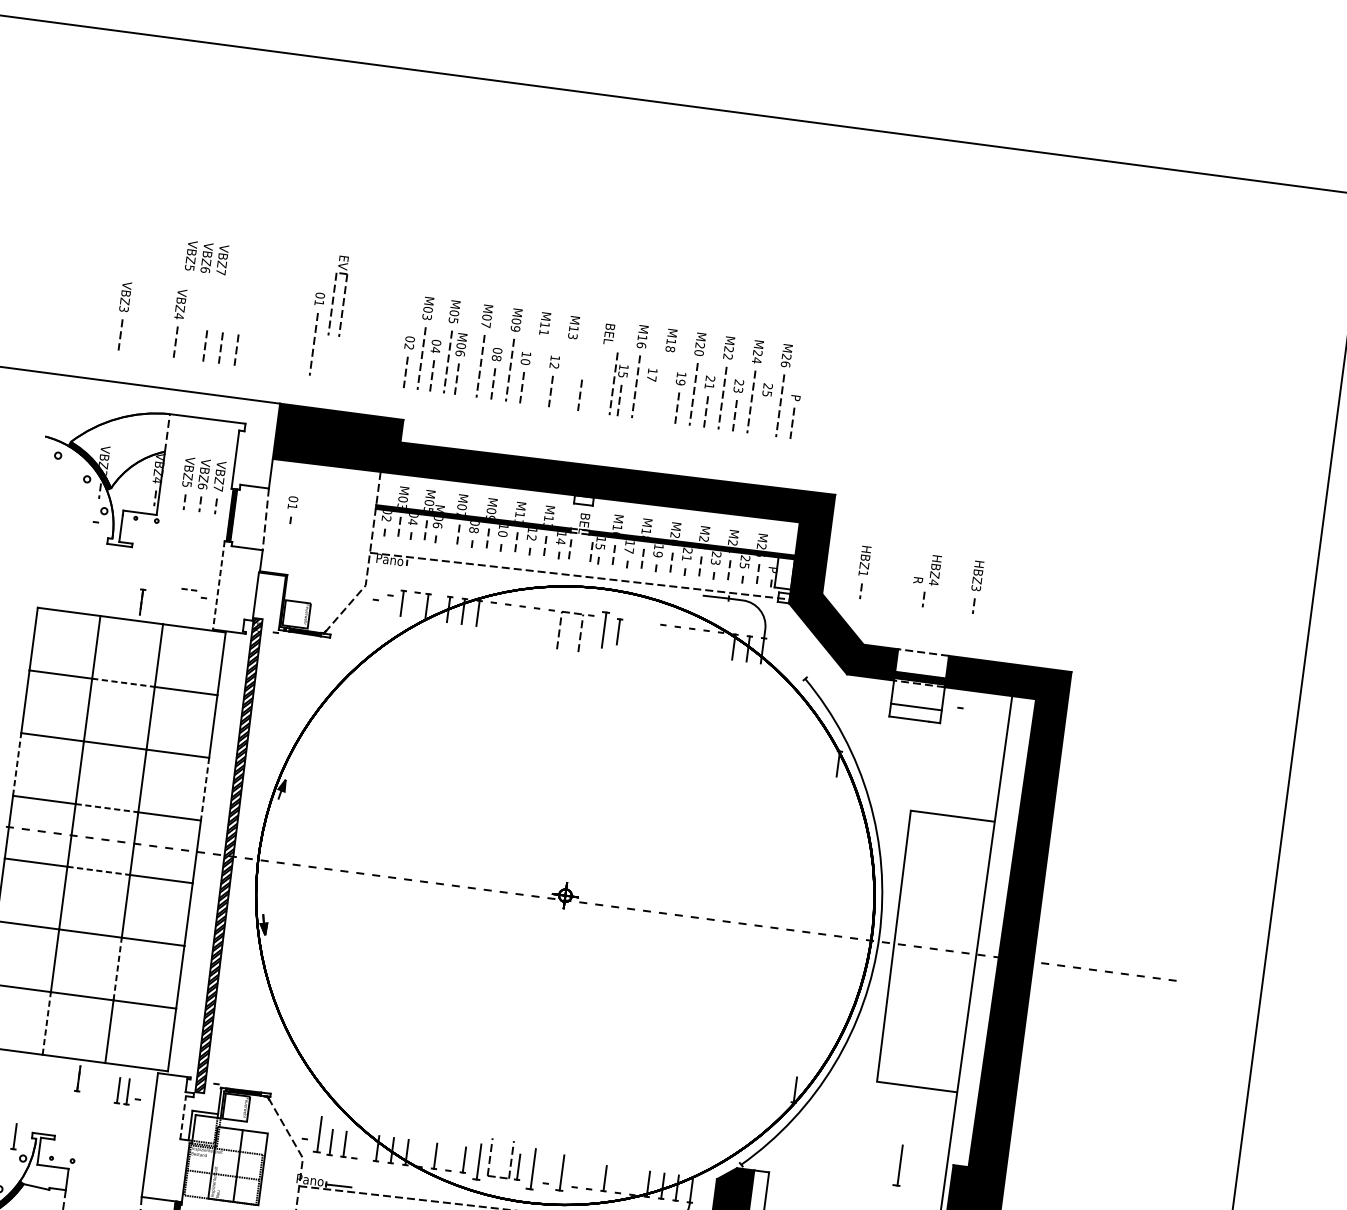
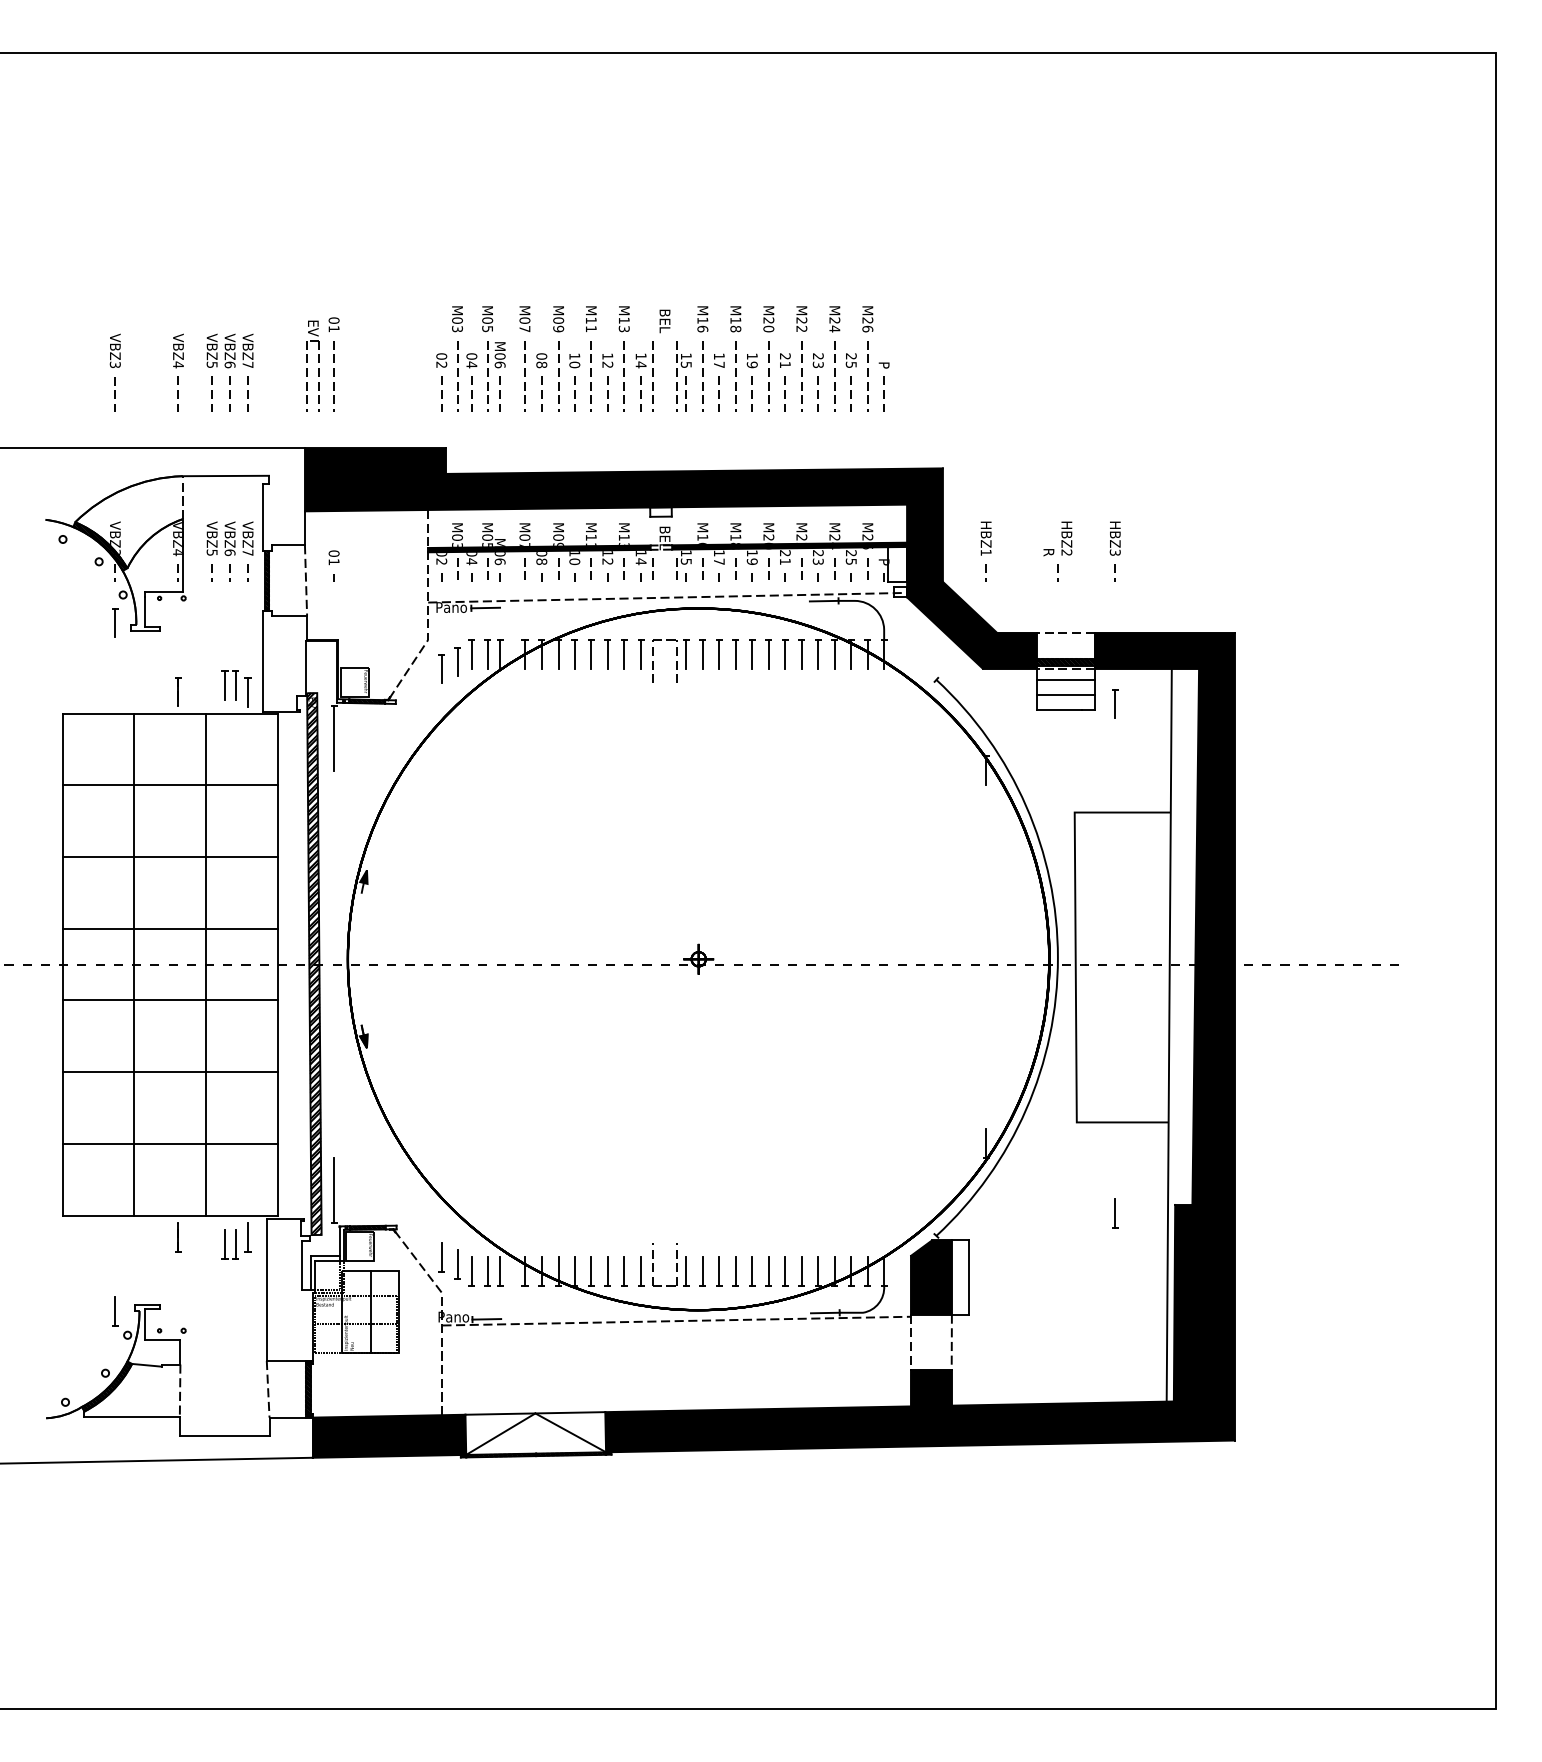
text: (206, 257) -> (229, 350), moved
part: (338, 295) -> (312, 365), moved
line: (537, 373) -> (590, 376), added
line: (566, 377) -> (623, 376), added
part: (592, 381) -> (652, 376), added
line: (664, 390) -> (735, 376), added
line: (647, 403) -> (718, 393), added
line: (763, 418) -> (850, 393), added
line: (94, 534) -> (115, 622), added
line: (419, 563) -> (485, 607), added
text: (933, 582) -> (1066, 552), HBZ4 -> HBZ2
line: (218, 585) -> (262, 661), dashed -> solid
line: (183, 601) -> (225, 684), added
line: (192, 602) -> (235, 684), added
line: (415, 605) -> (487, 654), added
line: (388, 607) -> (457, 661), added
line: (202, 610) -> (248, 692), added
line: (374, 611) -> (441, 668), added
line: (491, 615) -> (574, 654), added
line: (506, 617) -> (591, 654), added
line: (520, 618) -> (607, 654), added
line: (535, 620) -> (624, 654), added
line: (550, 622) -> (641, 654), added
line: (589, 627) -> (686, 654), added
part: (603, 629) -> (702, 654), size x0.71
part: (632, 633) -> (735, 654), added
part: (647, 635) -> (752, 654), added
line: (661, 637) -> (768, 654), added
line: (676, 639) -> (785, 654), added
line: (690, 641) -> (801, 654), added
line: (705, 643) -> (818, 654), added
line: (719, 644) -> (834, 654), added
line: (272, 660) -> (334, 738), added
line: (123, 683) -> (170, 785), dashed -> solid
line: (917, 694) -> (1065, 680), added
line: (959, 720) -> (1115, 703), added
line: (17, 764) -> (62, 892), dashed -> solid
line: (204, 788) -> (277, 892), dashed -> solid
line: (107, 808) -> (170, 928), dashed -> solid
line: (99, 870) -> (170, 1000), dashed -> solid
line: (117, 969) -> (205, 1108), dashed -> solid
line: (47, 1023) -> (134, 1179), dashed -> solid
line: (220, 1055) -> (334, 1190), added
line: (139, 1087) -> (248, 1237), added
line: (183, 1117) -> (301, 1265), dashed -> solid
line: (306, 1125) -> (441, 1256), added
part: (319, 1134) -> (457, 1264), size x0.71
line: (356, 1145) -> (500, 1271), added
line: (420, 1154) -> (574, 1271), added
line: (449, 1158) -> (607, 1271), added
part: (479, 1161) -> (641, 1271), size x0.71
part: (900, 1165) -> (1115, 1213), size x0.62
part: (532, 1168) -> (702, 1271), size x0.62
line: (547, 1170) -> (719, 1271), added
part: (561, 1172) -> (735, 1271), size x0.71
line: (576, 1174) -> (752, 1271), added
line: (590, 1176) -> (768, 1271), added
line: (619, 1180) -> (801, 1271), added
line: (634, 1182) -> (818, 1271), added

